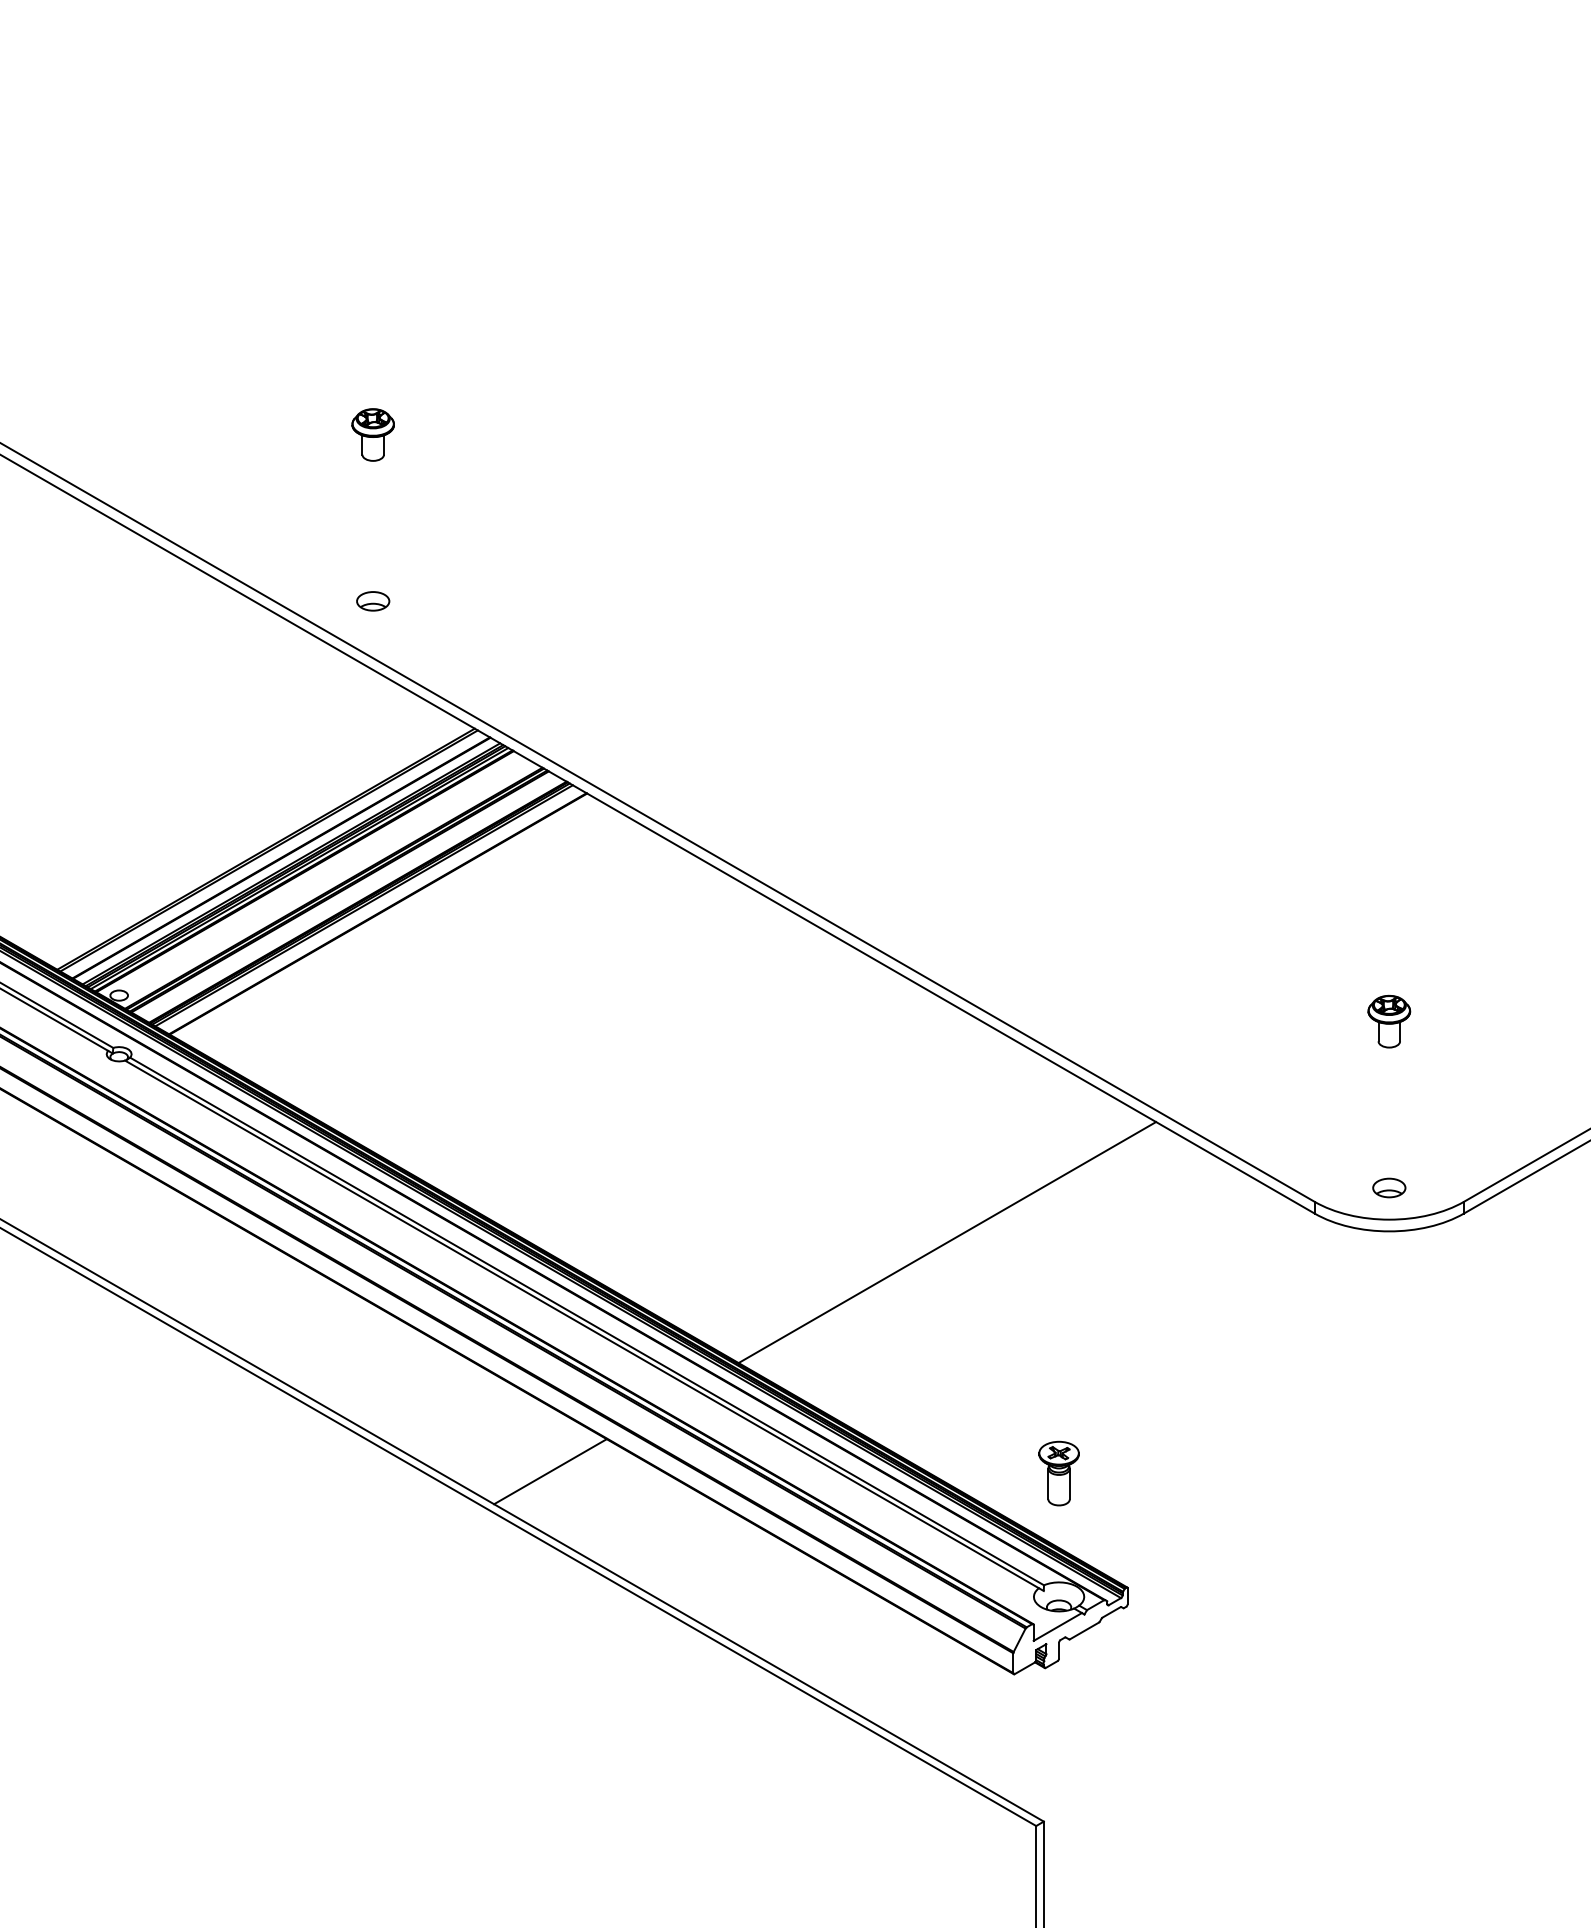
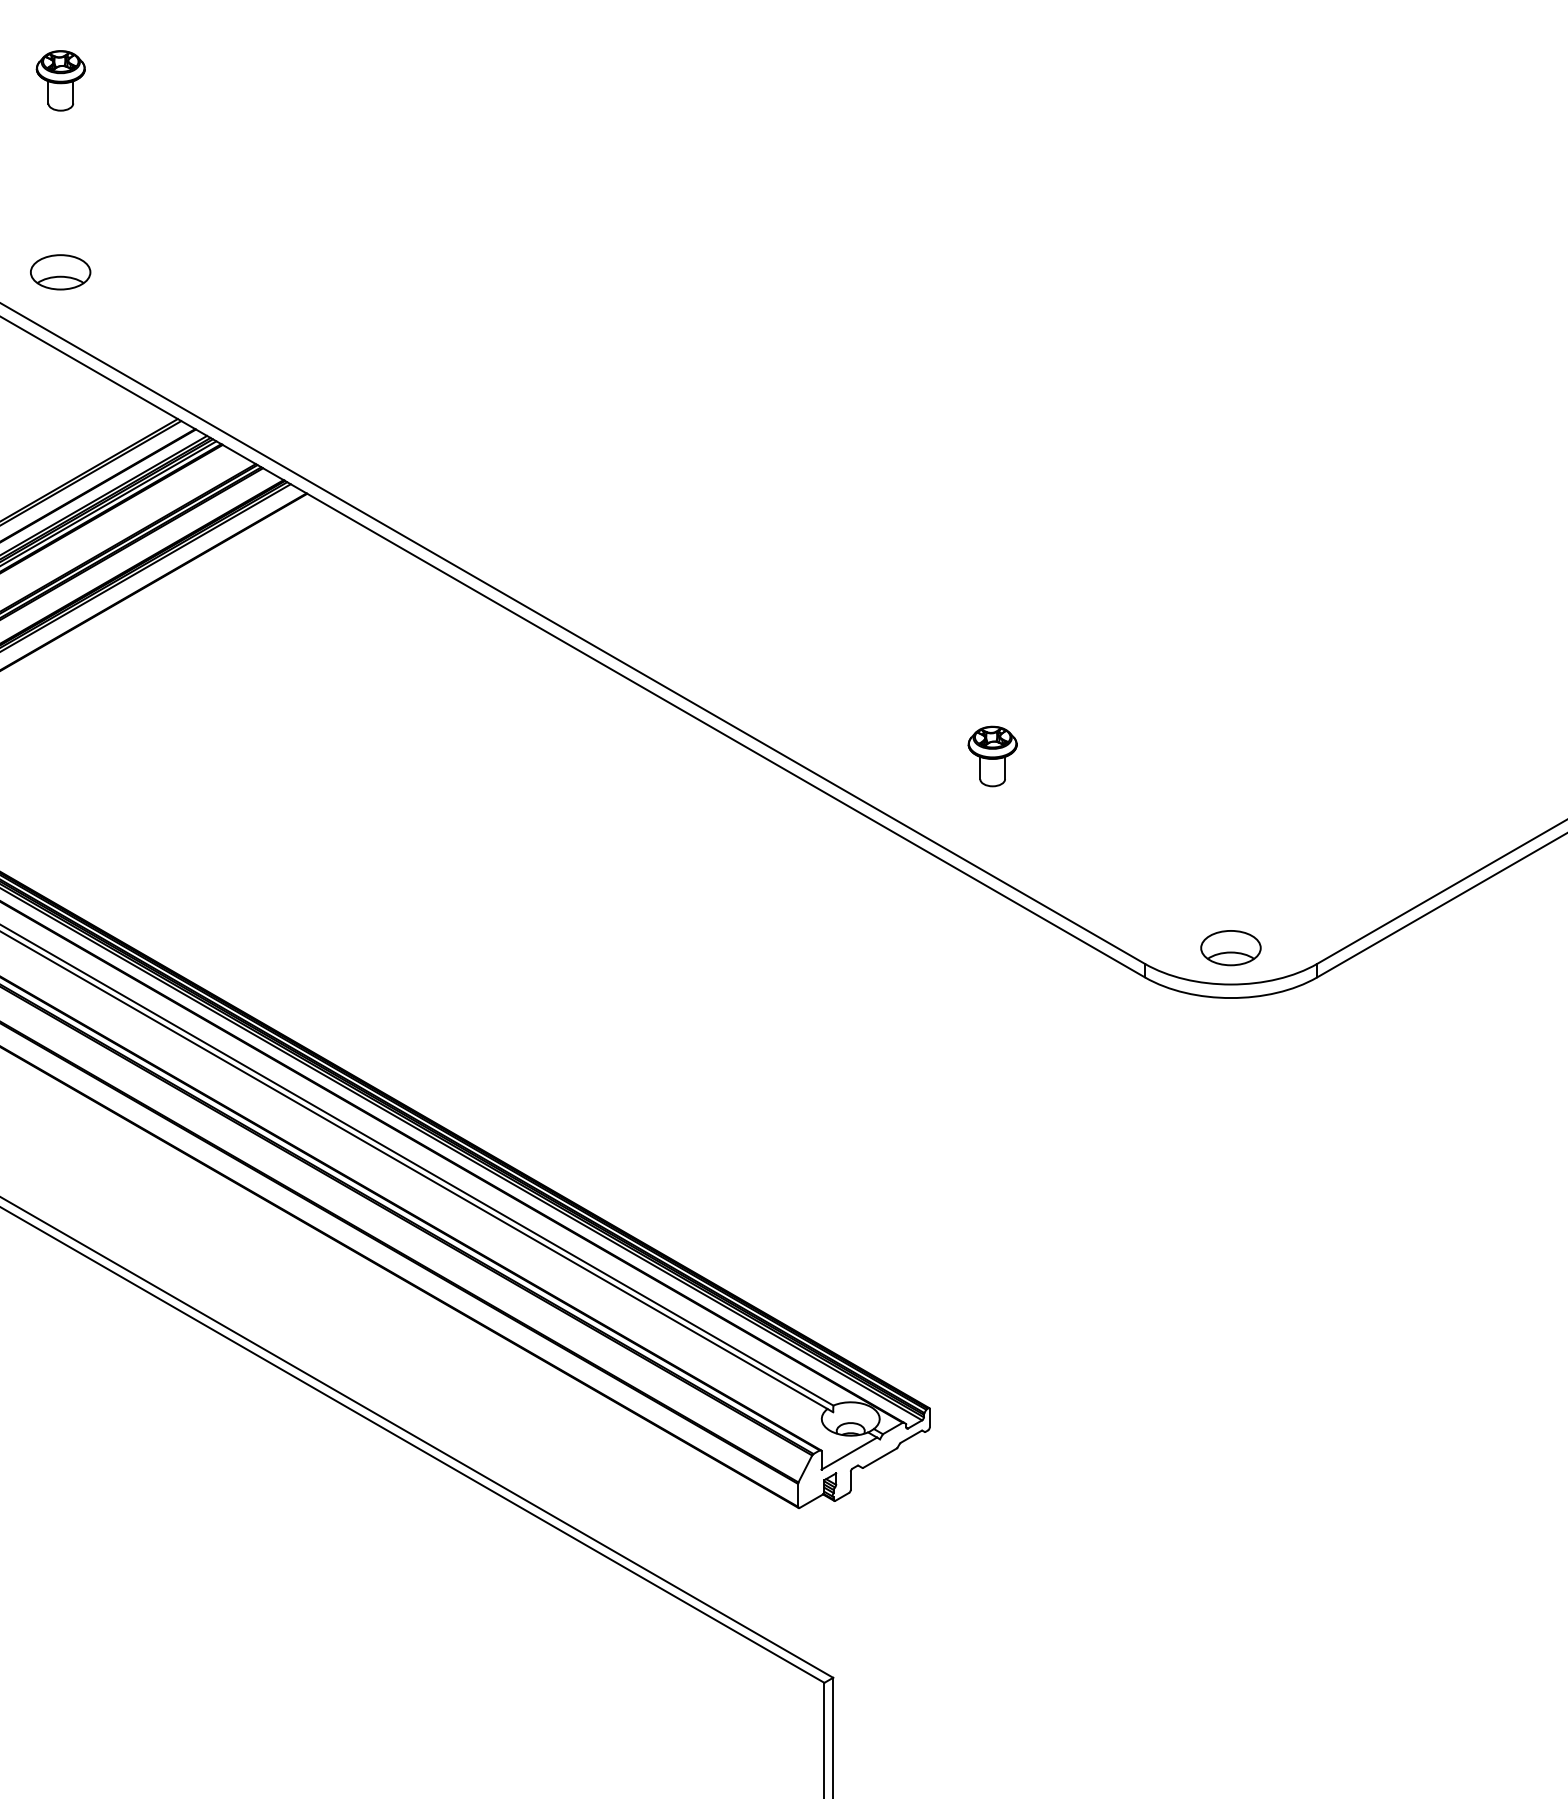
part: (373, 601) -> (61, 272), size x1.6
part: (1389, 1021) -> (992, 756), moved
part: (1389, 1187) -> (1231, 947), size x1.6
line: (947, 1242) -> (722, 1010), removed
line: (550, 1471) -> (265, 1274), removed
part: (1058, 1473) -> (850, 1276), removed

